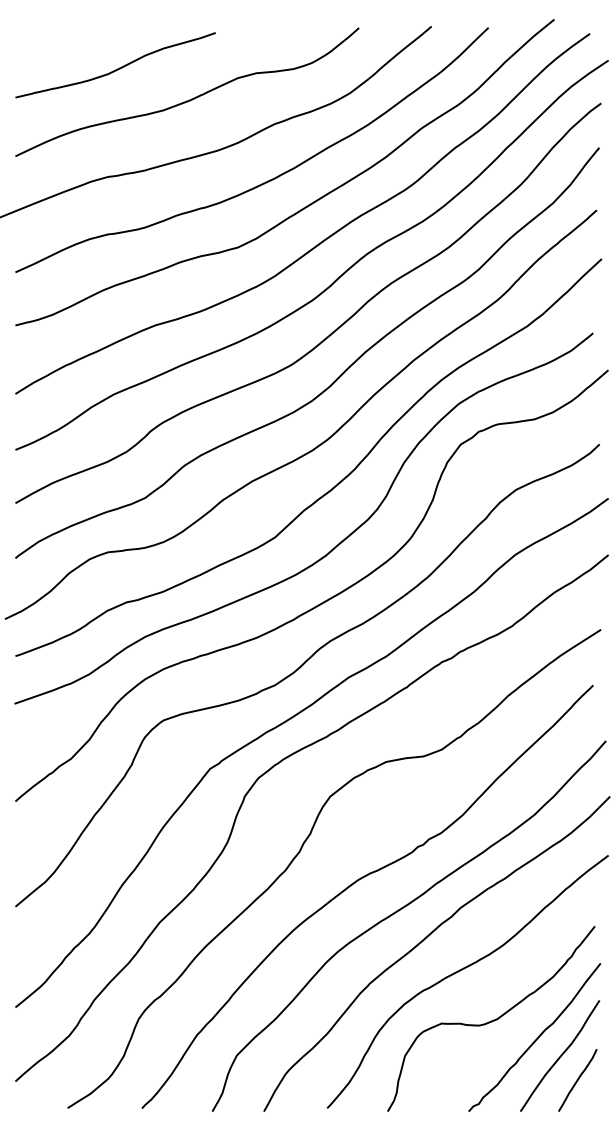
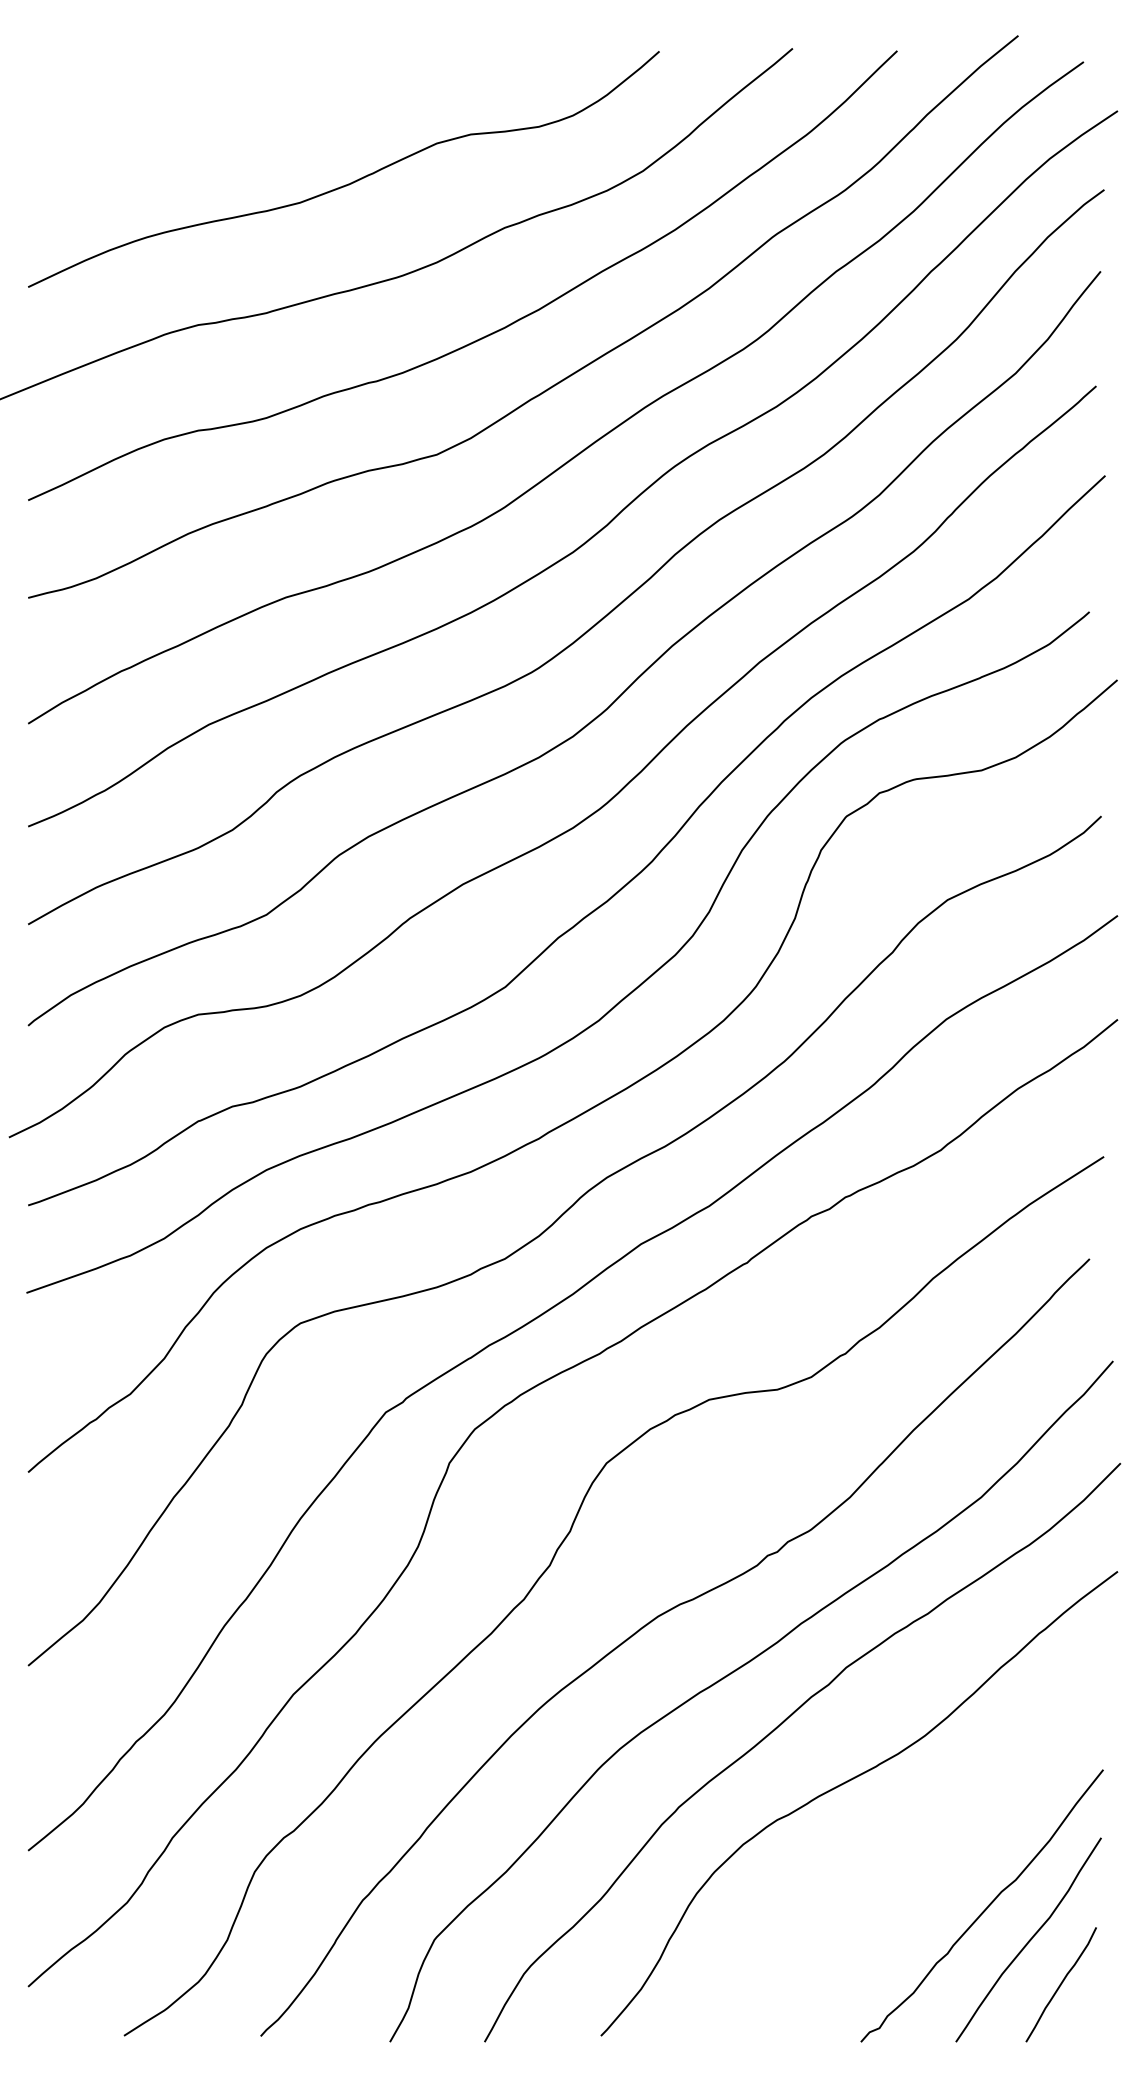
curve: (117, 68) -> (215, 125), removed
curve: (491, 1020) -> (902, 1874), removed

